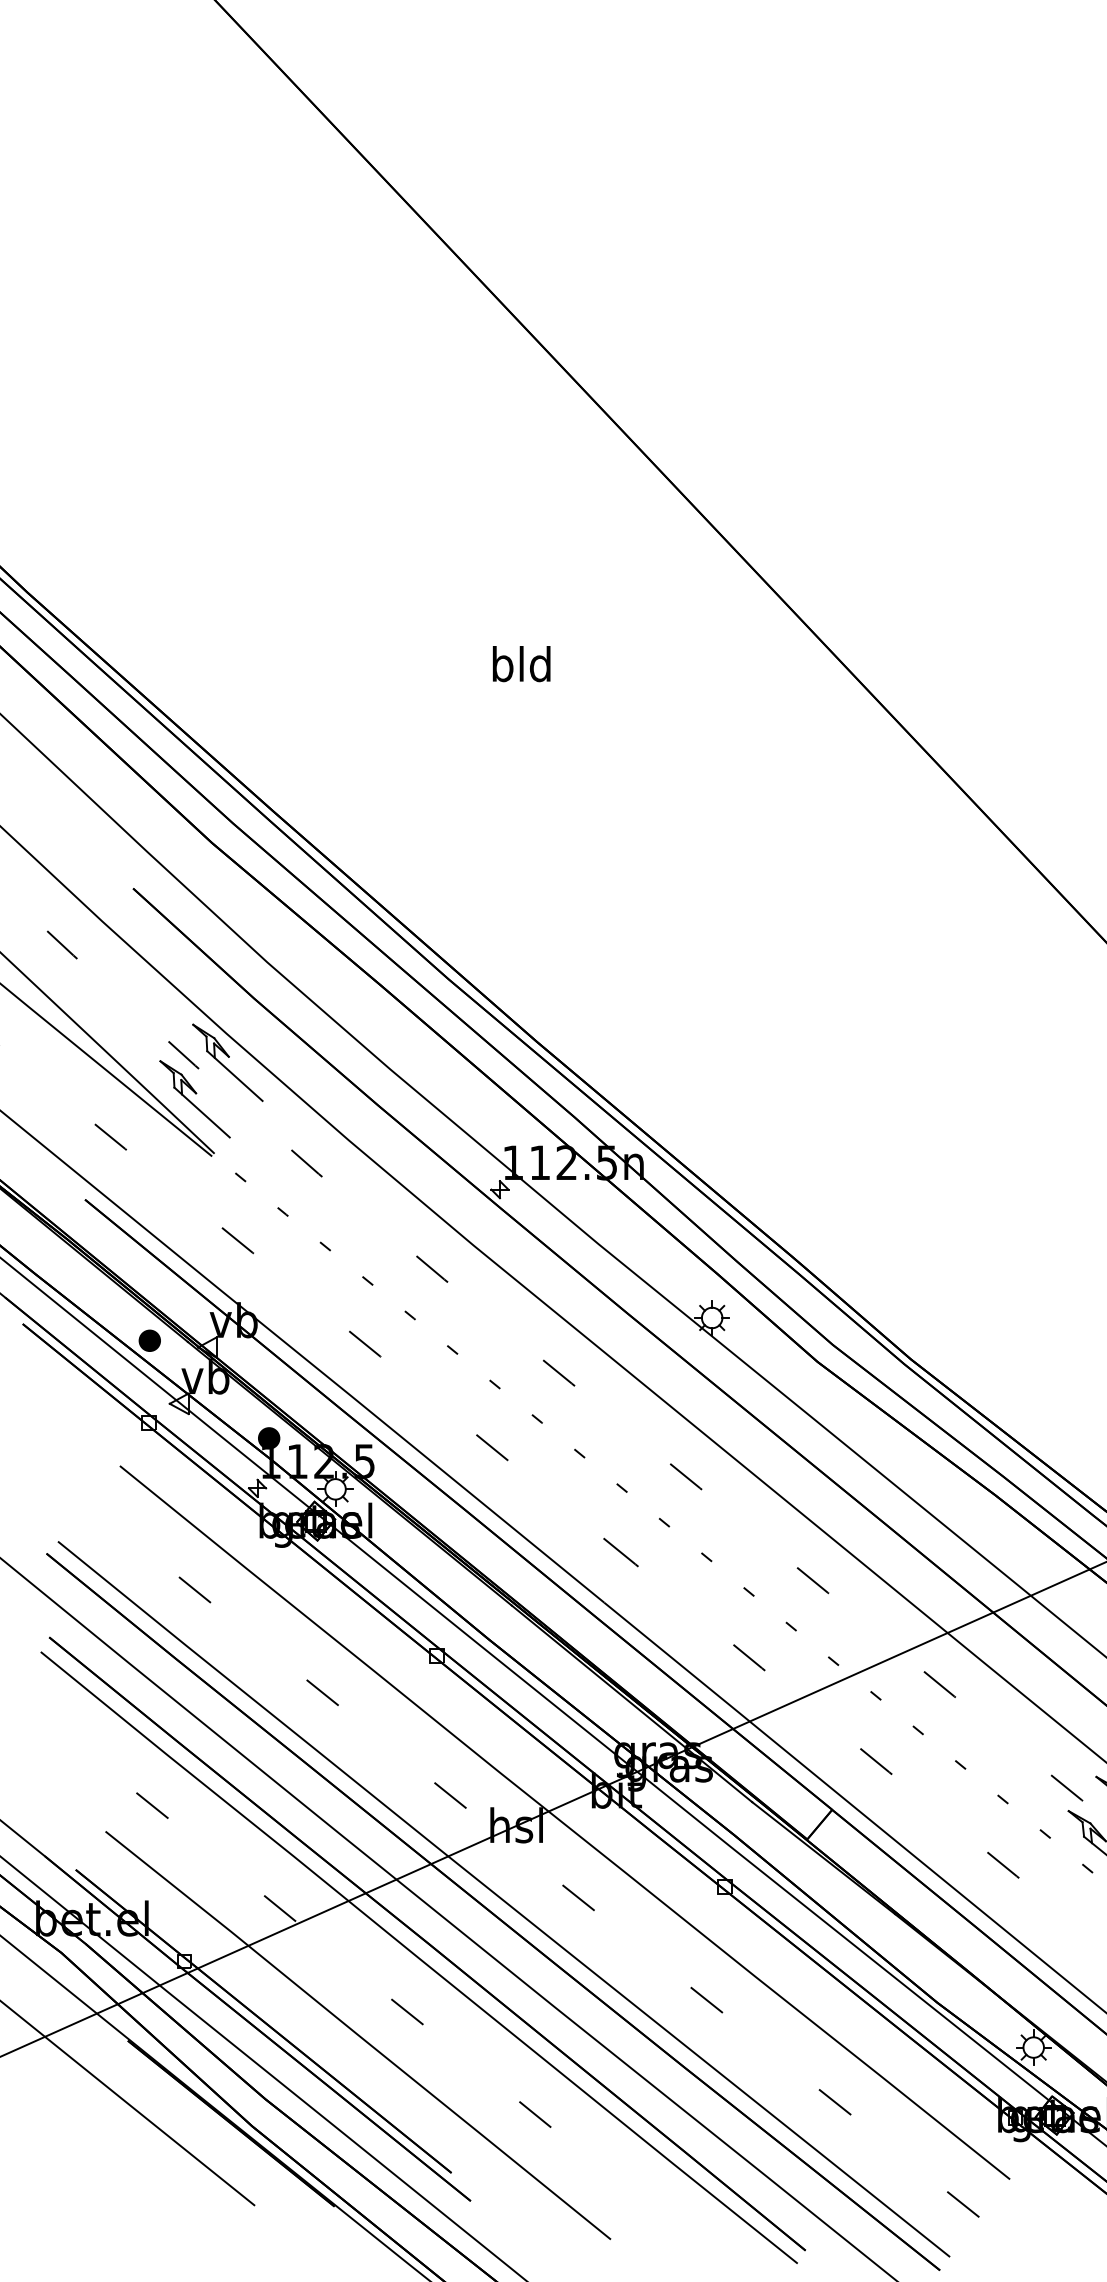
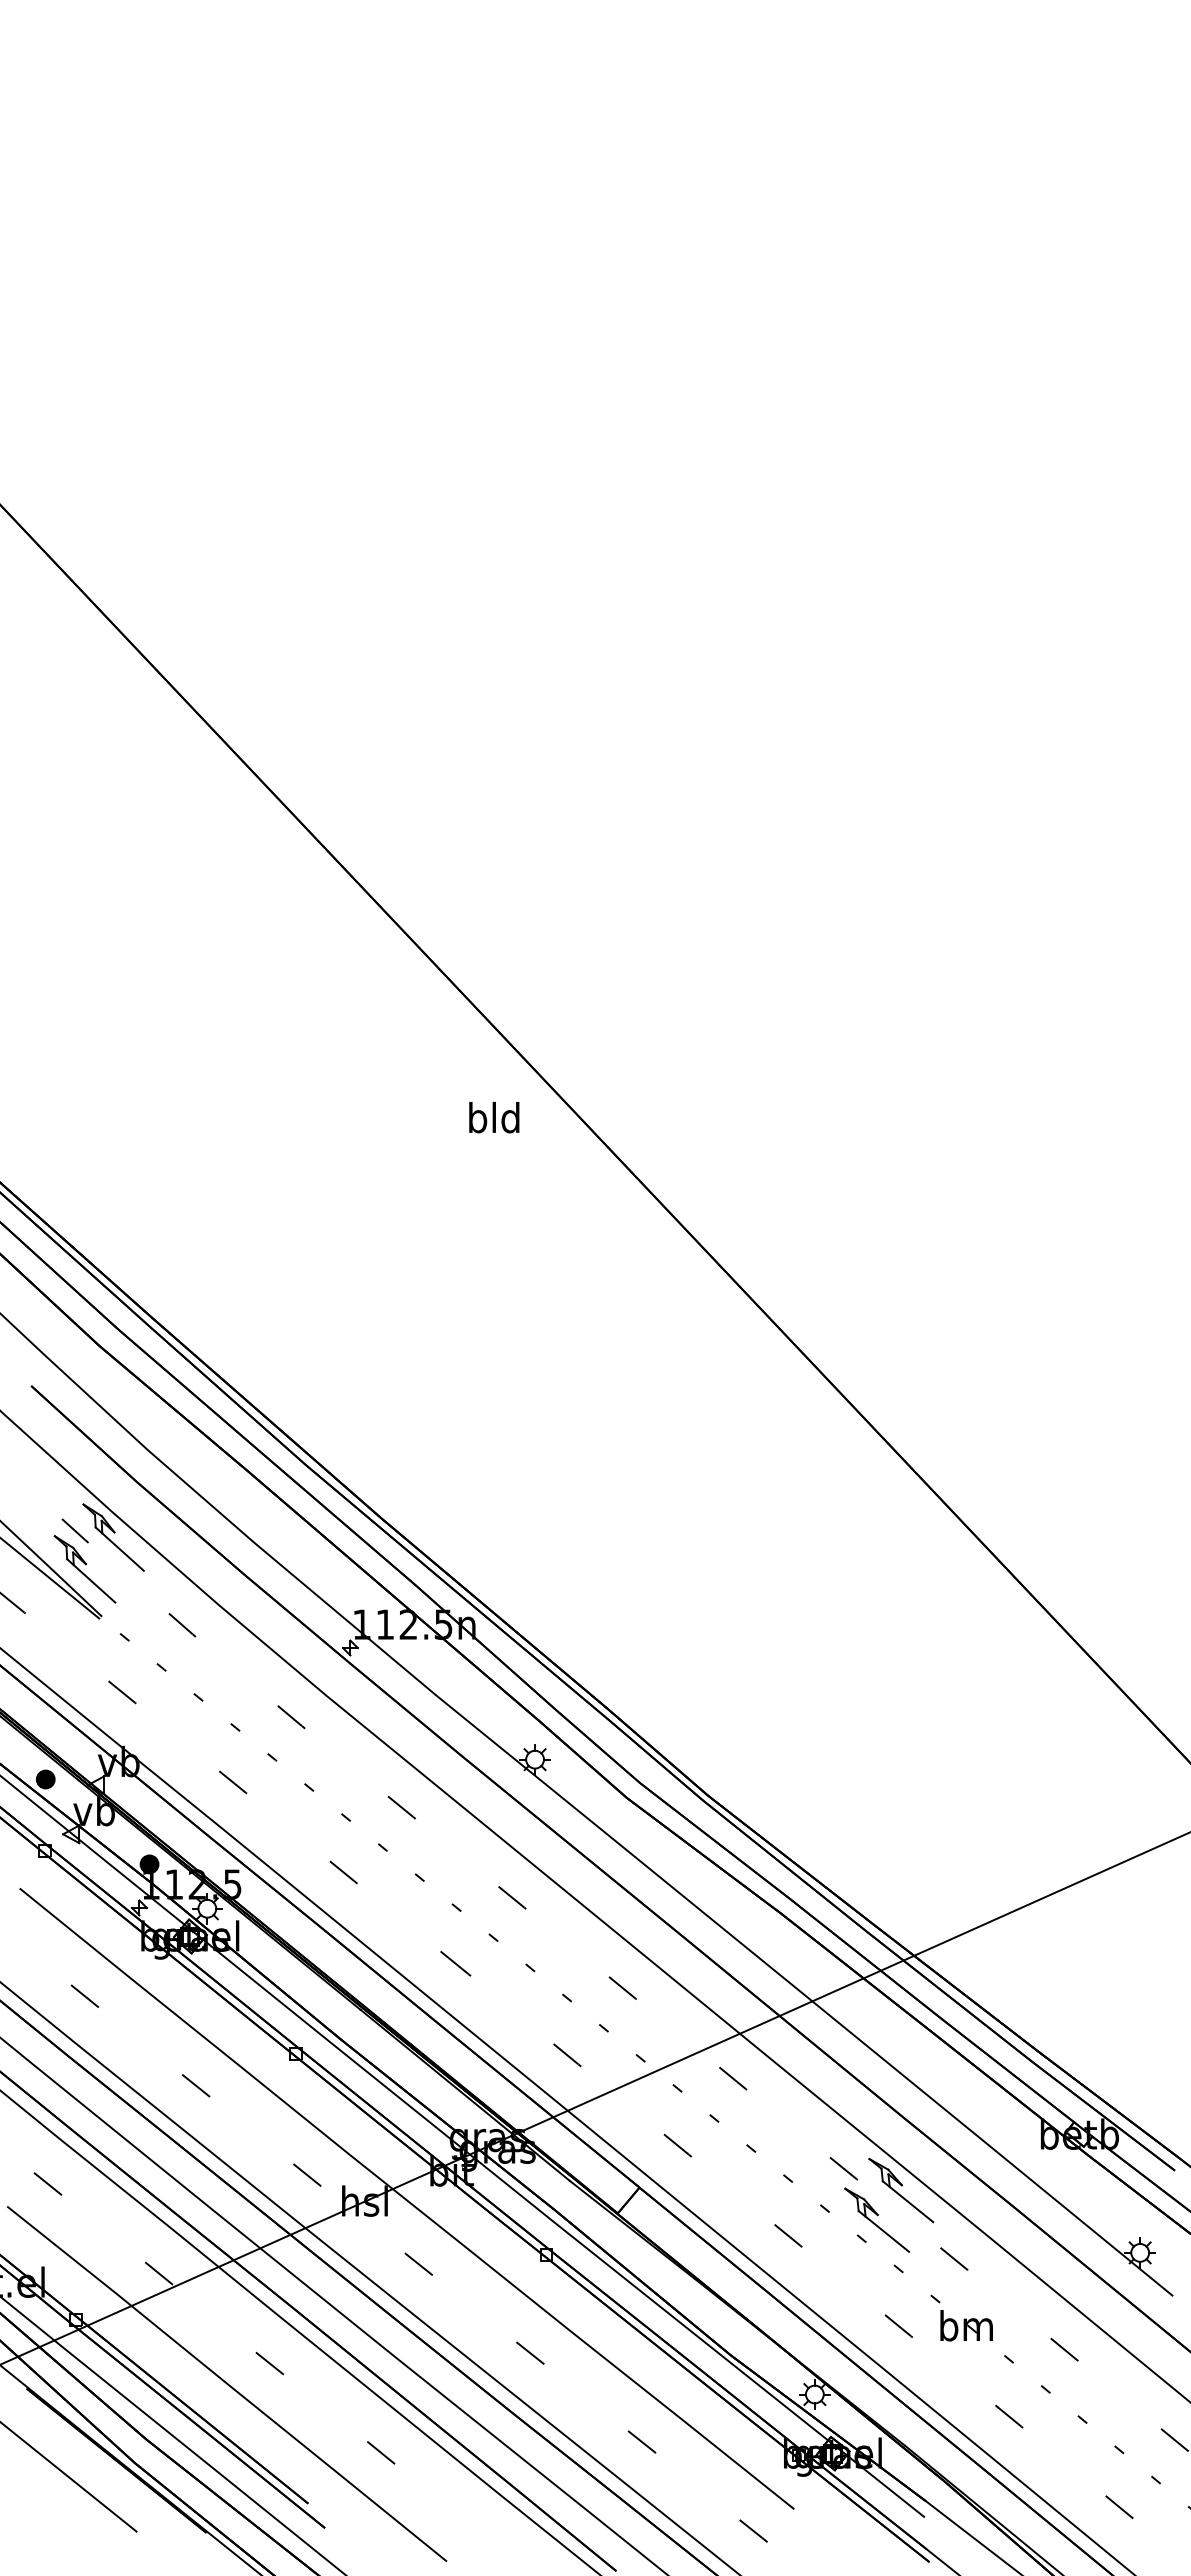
text: (521, 663) -> (494, 1117), moved

